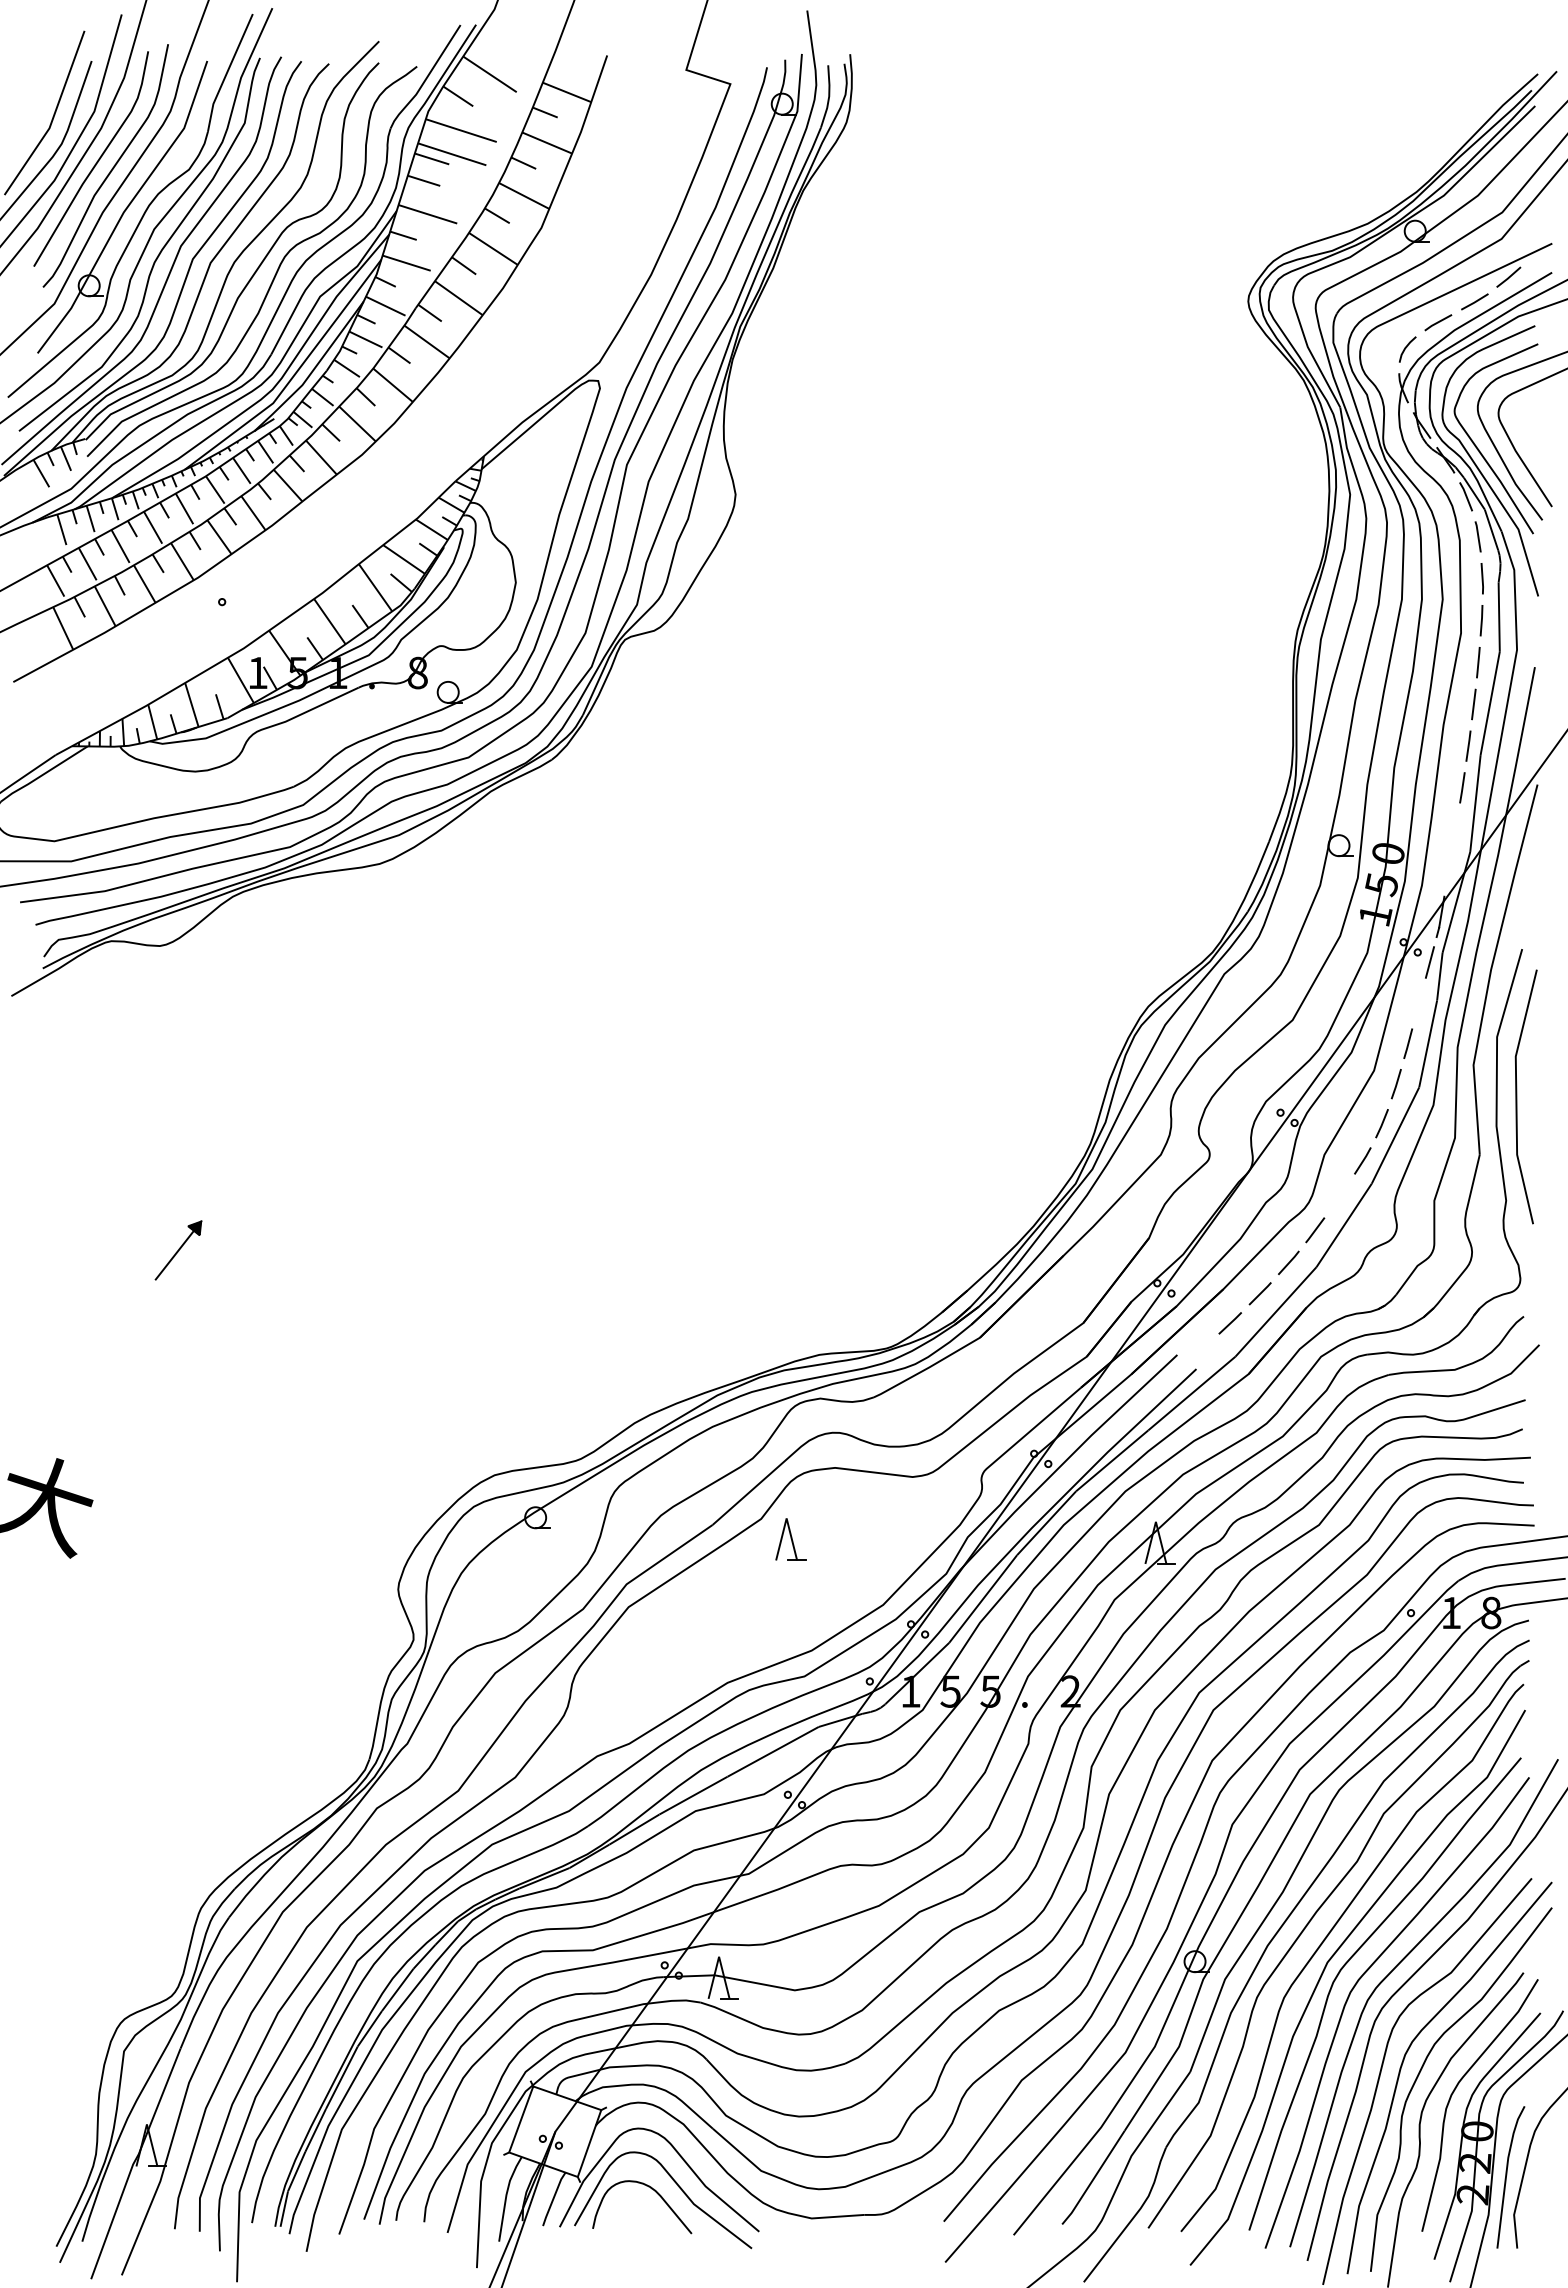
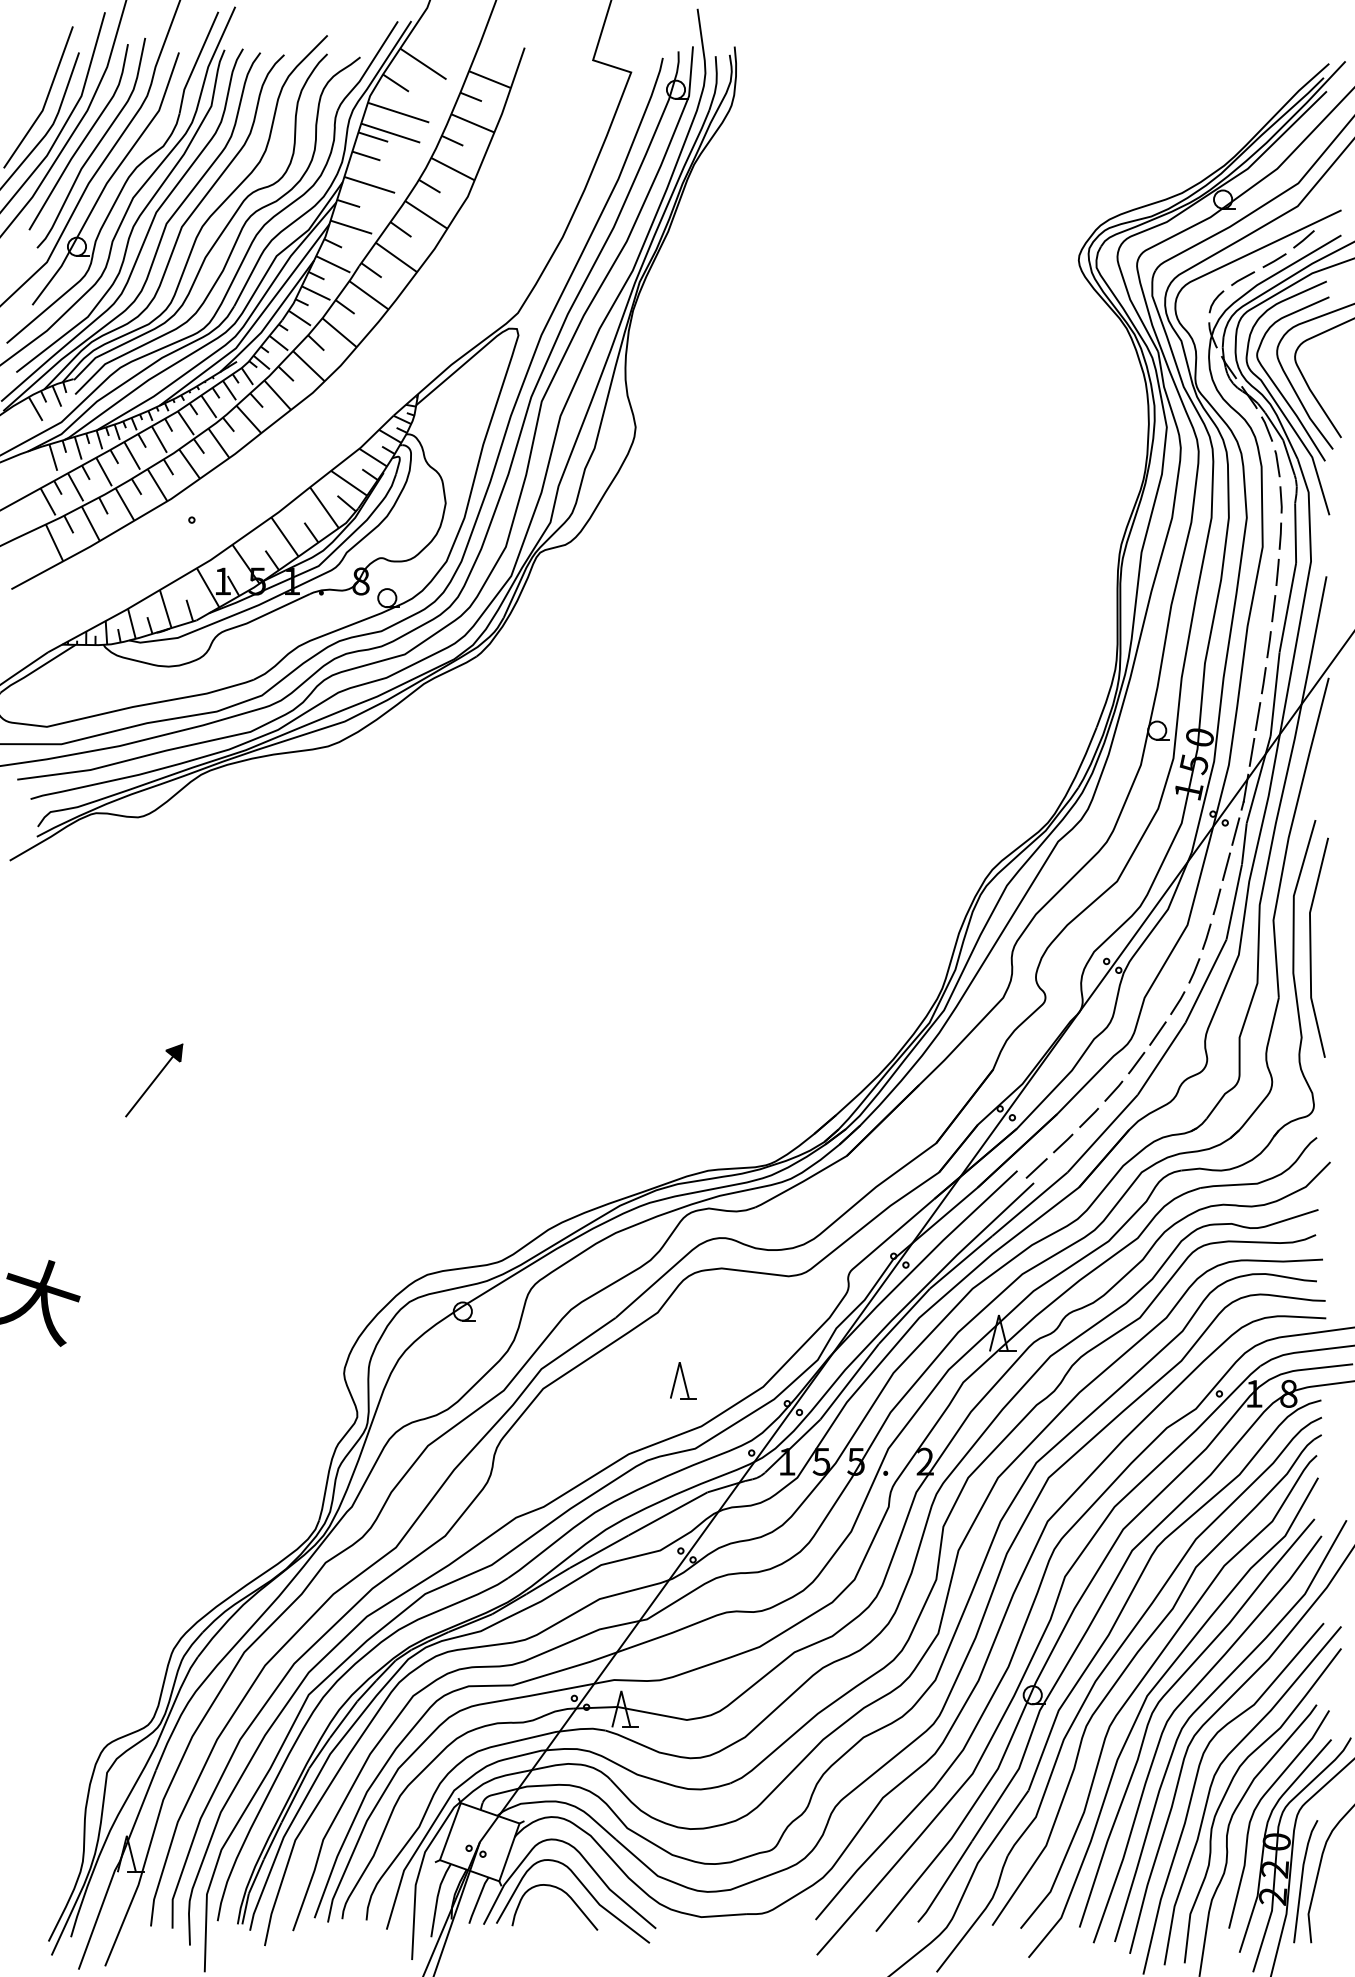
line: (1455, 828) -> (1257, 715), added
line: (1448, 870) -> (1251, 752), added
line: (1419, 1002) -> (1226, 866), added
line: (1339, 1196) -> (1157, 1033), added
part: (178, 1250) -> (154, 1080), size x1.43
line: (1199, 1351) -> (1036, 1167), added
part: (790, 1539) -> (683, 1380), moved

